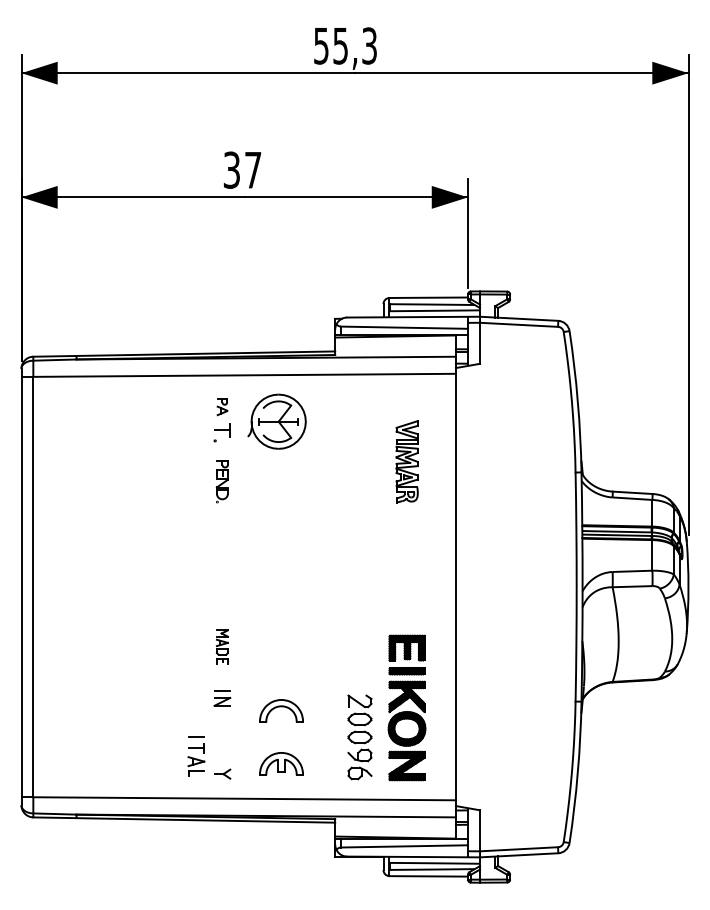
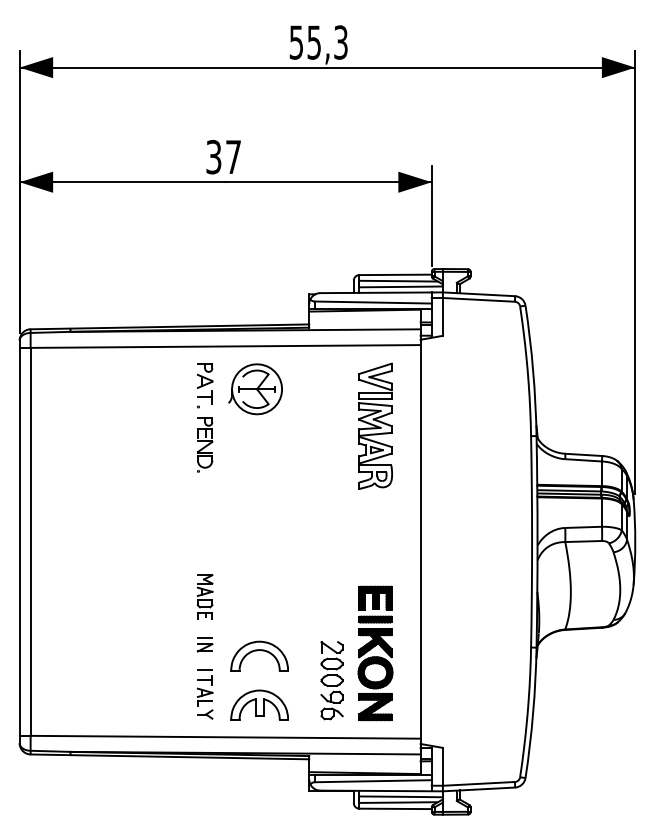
part: (222, 407) -> (205, 376), size x1.67
part: (406, 461) -> (375, 425), size x1.67
part: (222, 481) -> (205, 444), size x1.43
part: (222, 646) -> (205, 596), size x1.43
part: (281, 710) -> (259, 655), size x1.43
part: (196, 756) -> (205, 688), moved
part: (281, 763) -> (259, 704), size x1.43

